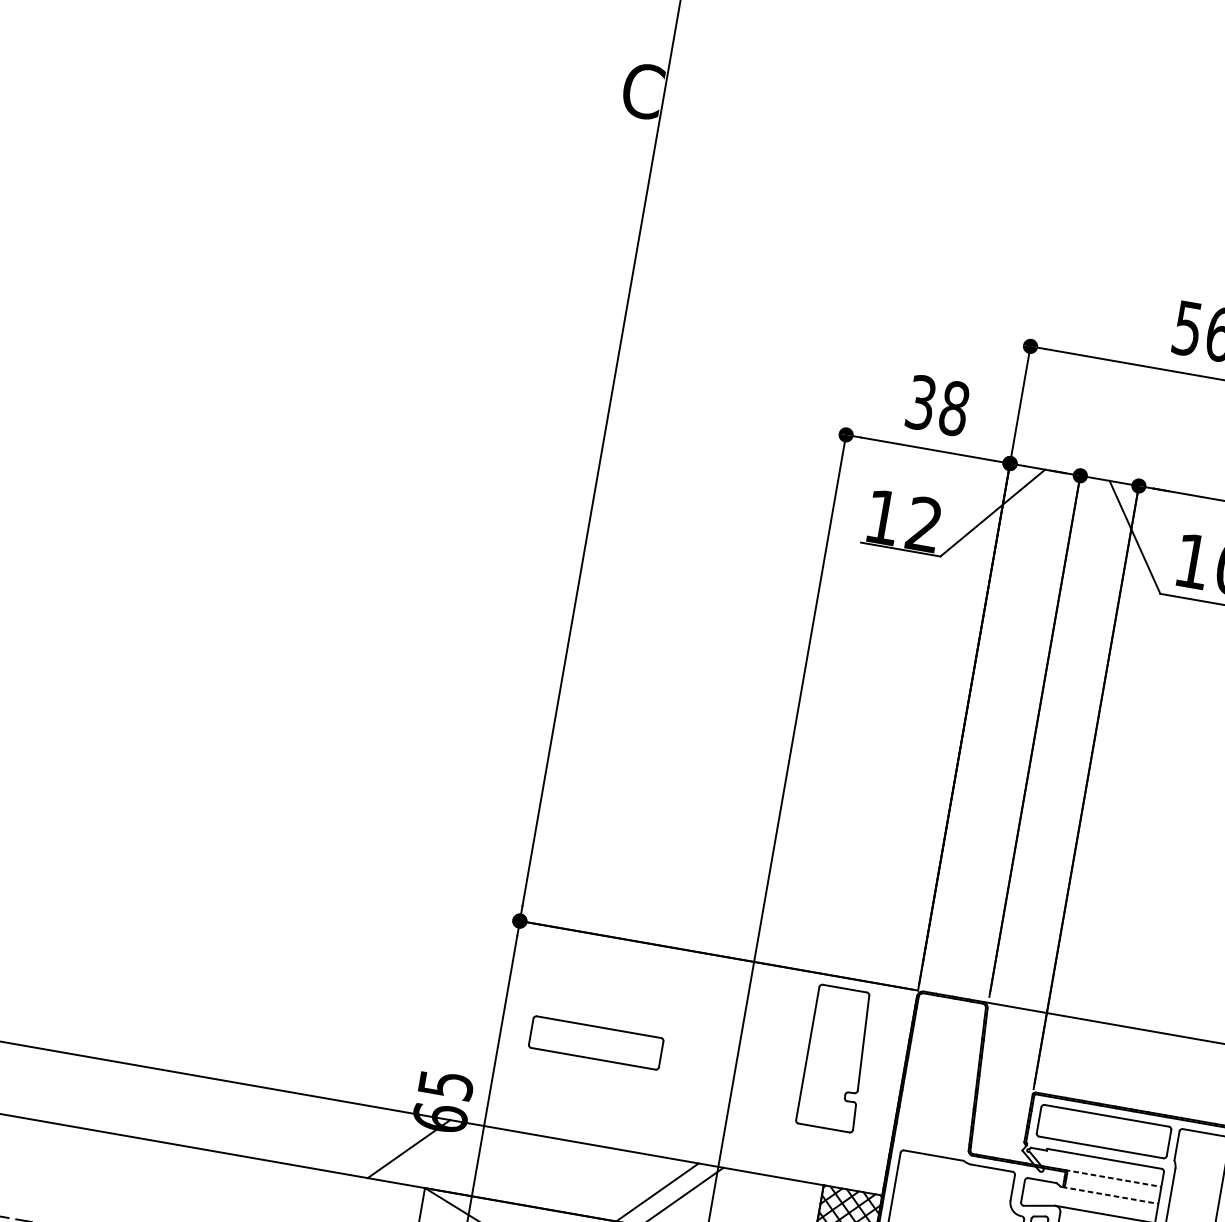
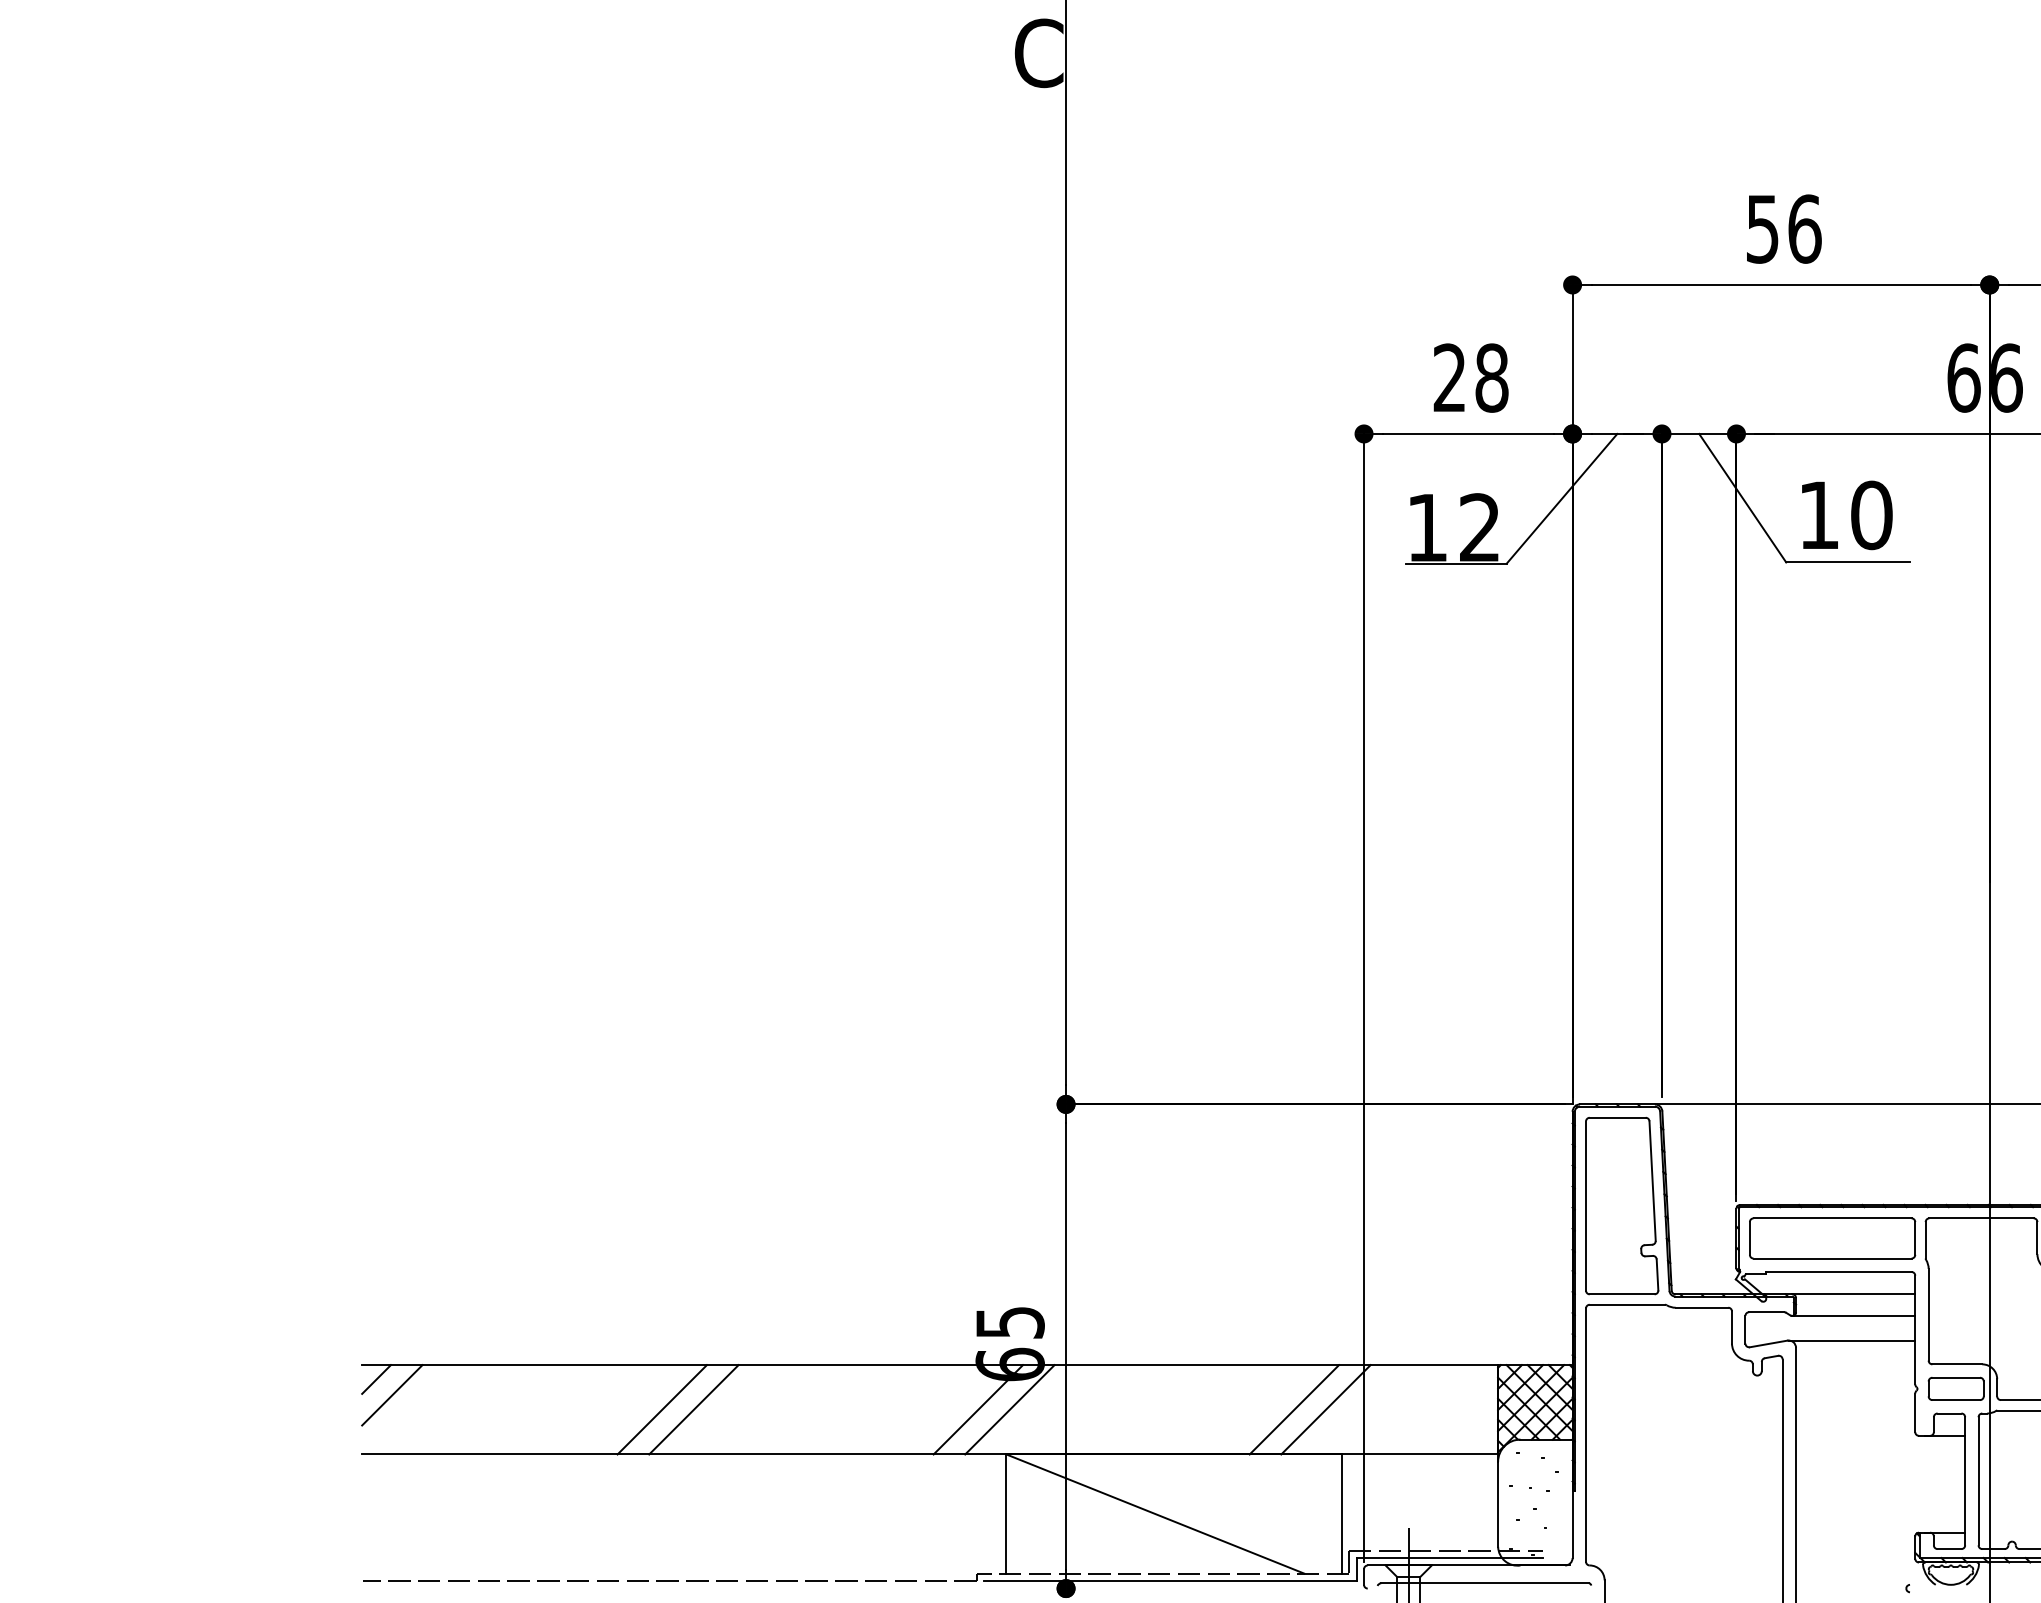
text: (921, 402) -> (1449, 377), 38 -> 28
part: (596, 1043) -> (1186, 1238), removed
part: (836, 1059) -> (1622, 1206), moved
line: (159, 1105) -> (661, 1409), added
line: (185, 1109) -> (693, 1409), added
line: (433, 1153) -> (1009, 1409), added
line: (1113, 1178) -> (1854, 1294), dashed -> solid
line: (1110, 1195) -> (1854, 1315), dashed -> solid

